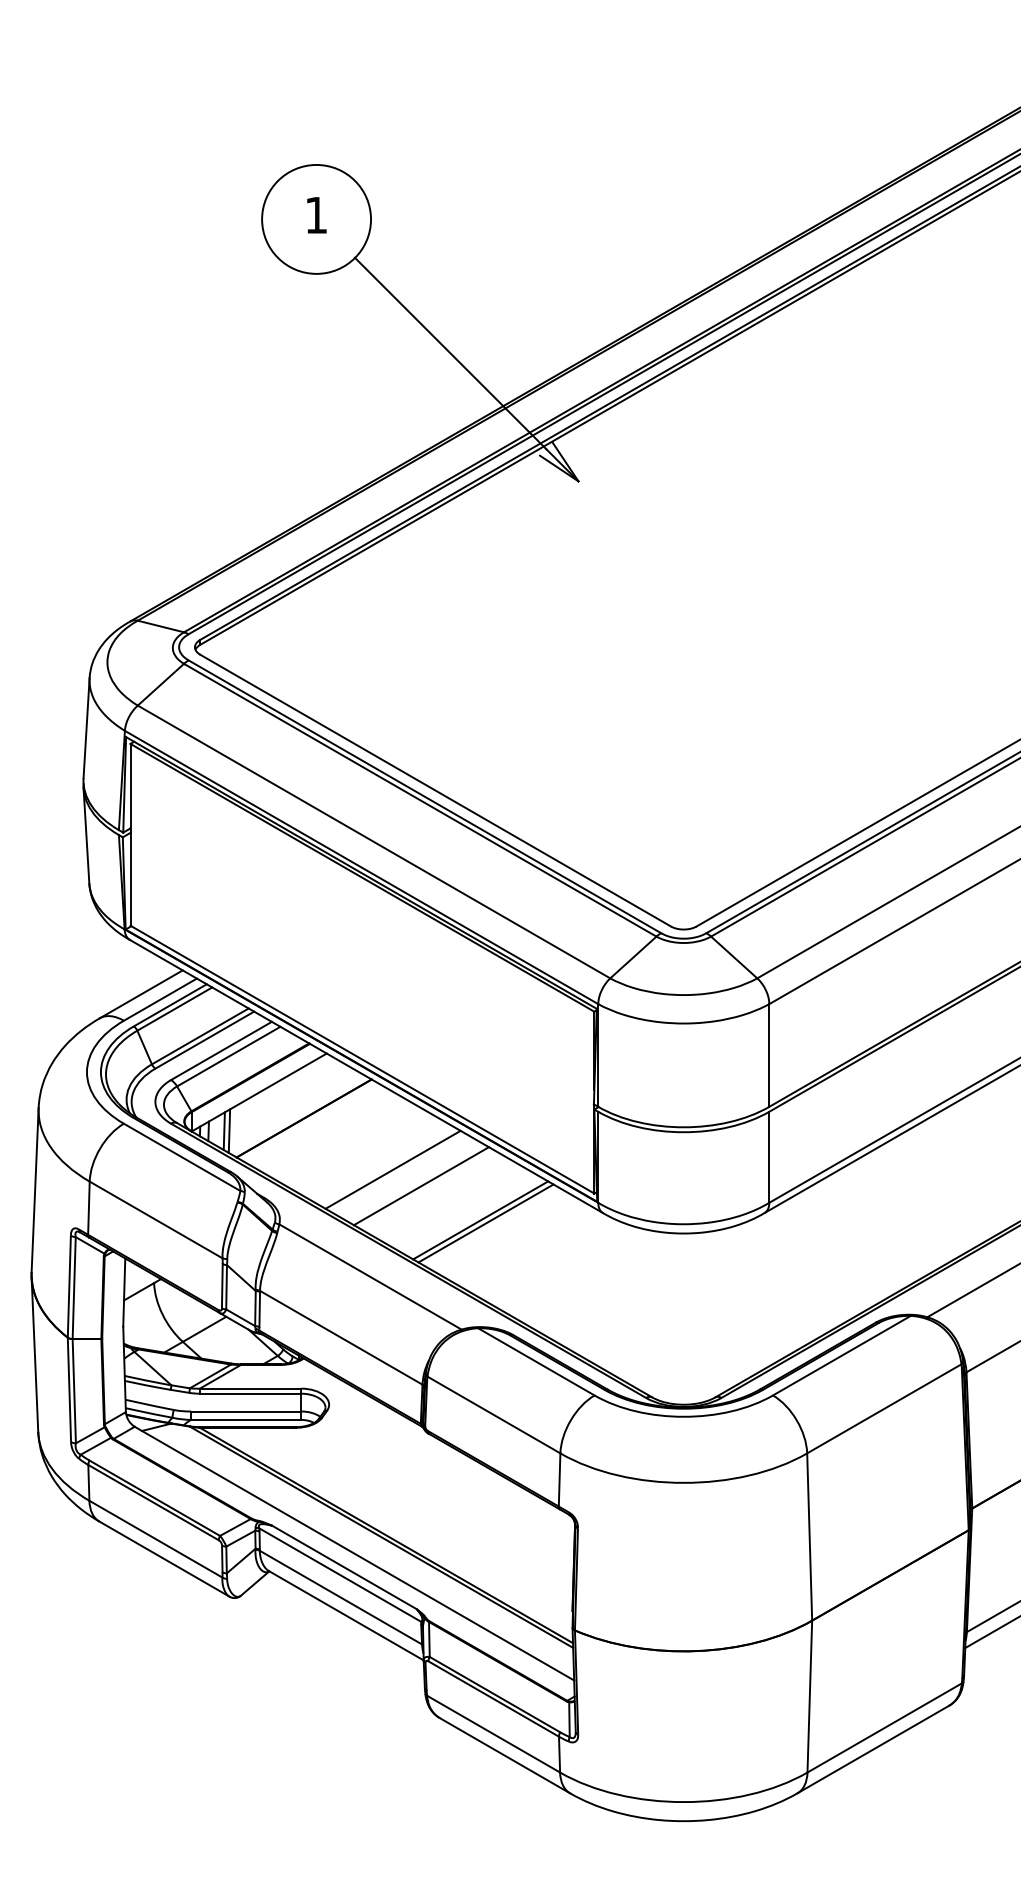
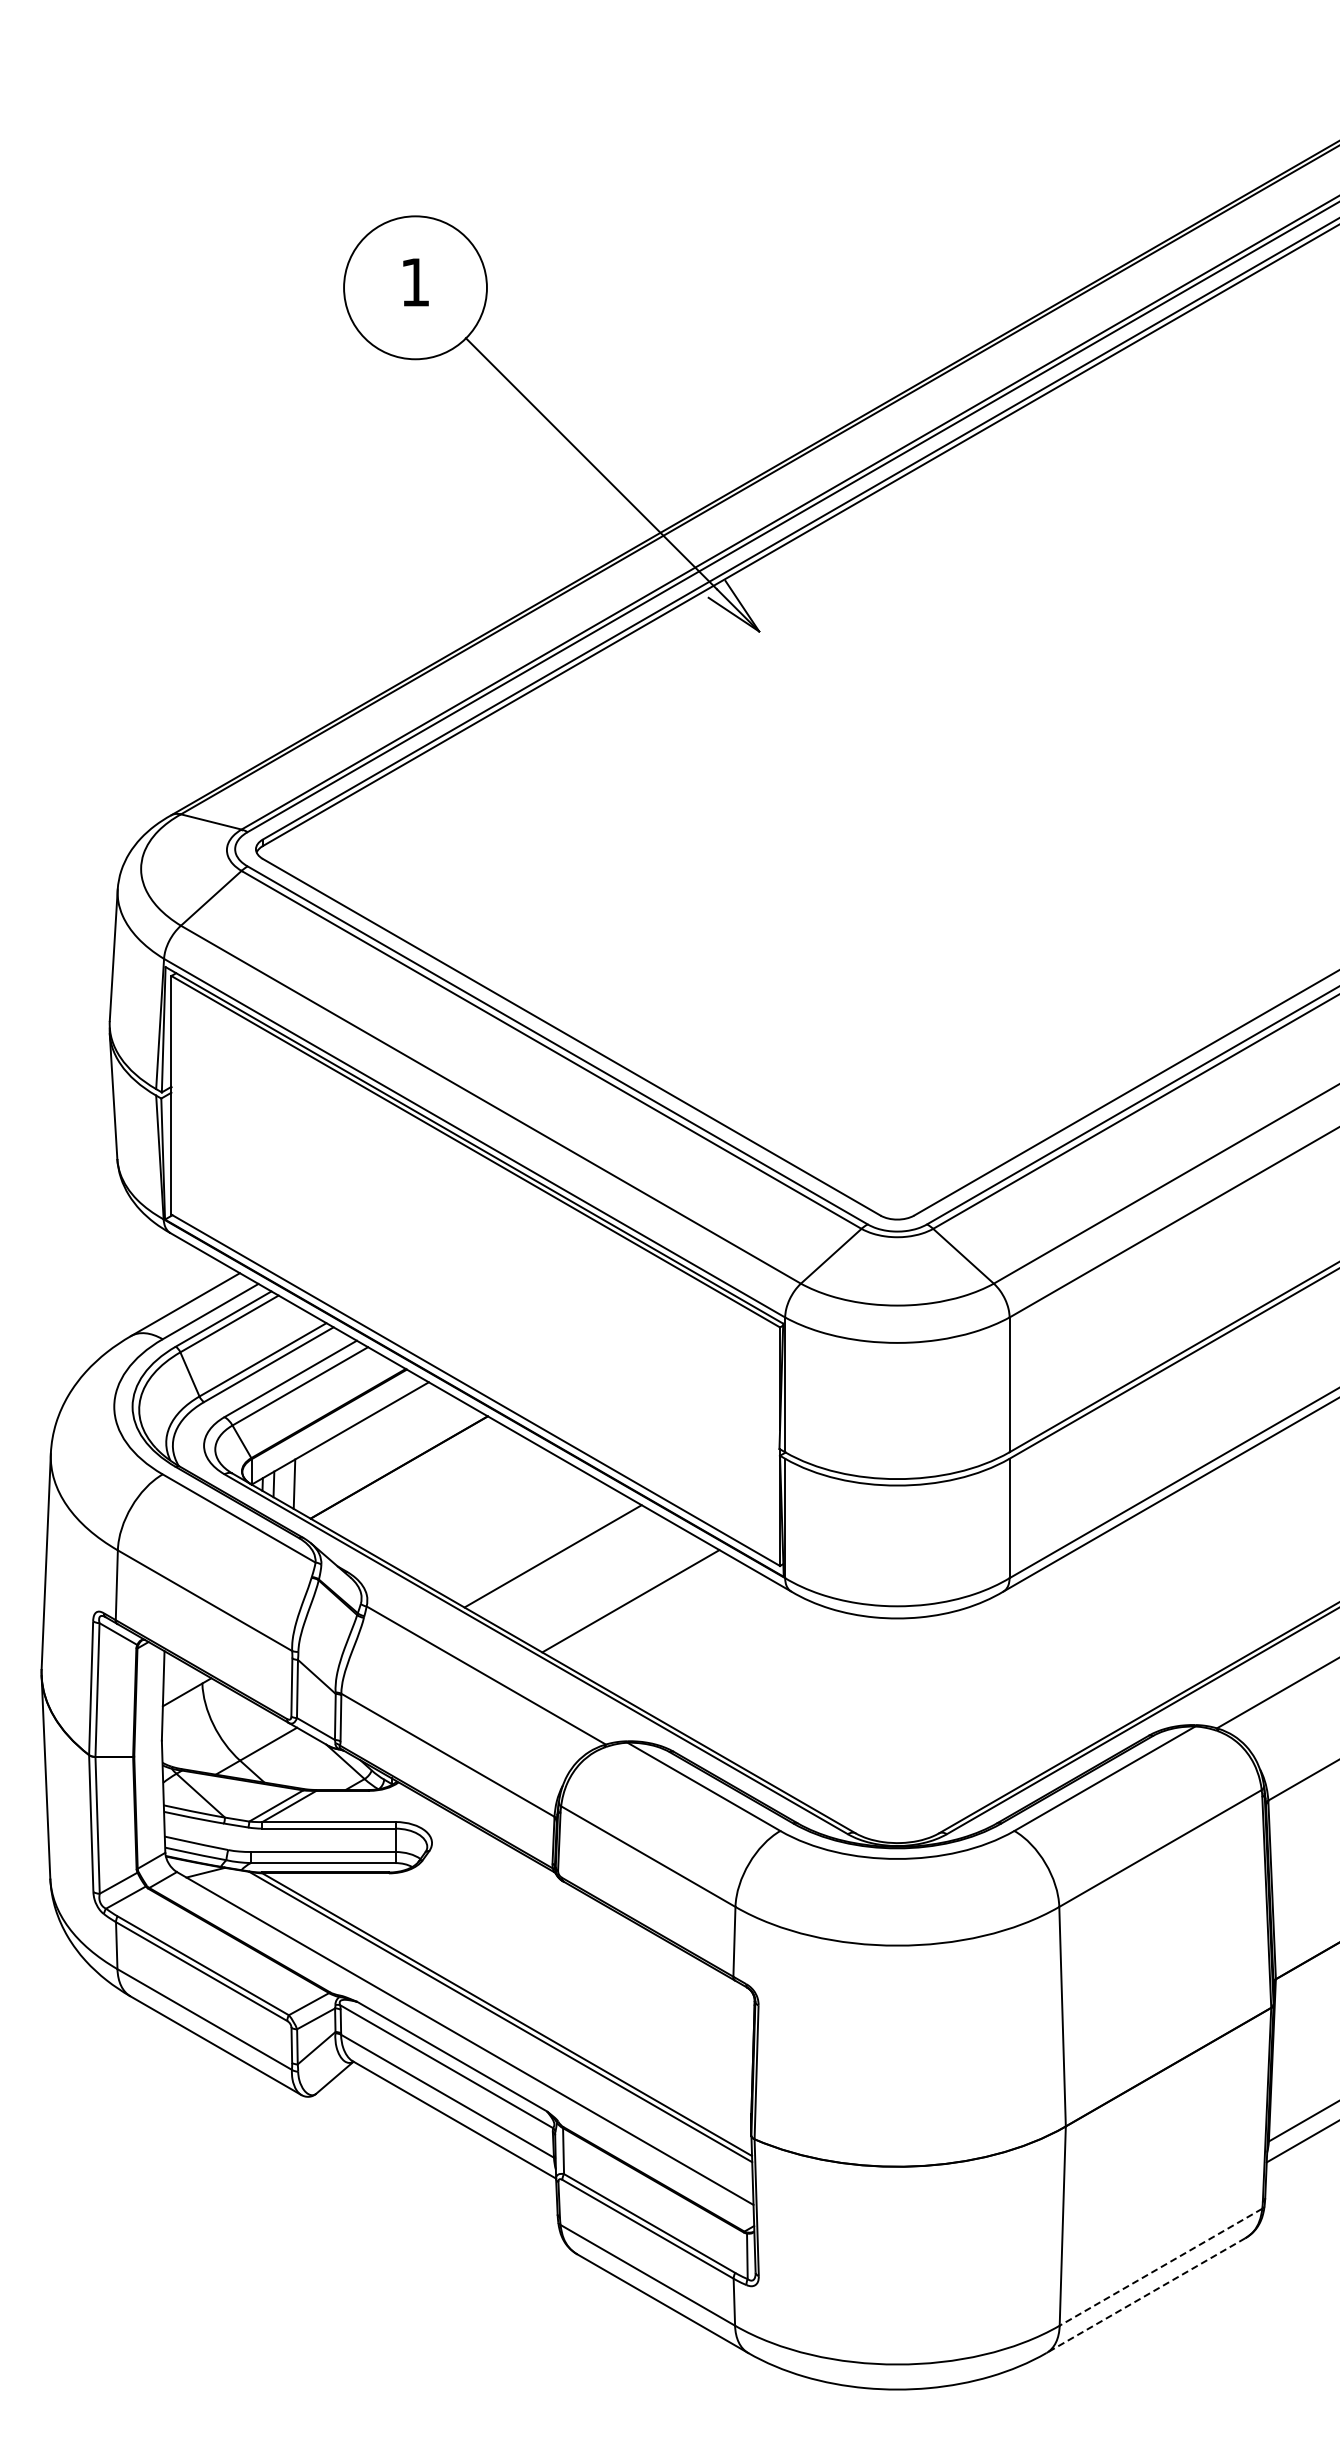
line: (229, 1130) -> (301, 1483), removed
line: (392, 1169) -> (515, 1534), removed
line: (485, 1223) -> (637, 1605), removed
line: (884, 1728) -> (1160, 2267), solid -> dashed
line: (872, 1749) -> (1145, 2295), solid -> dashed

